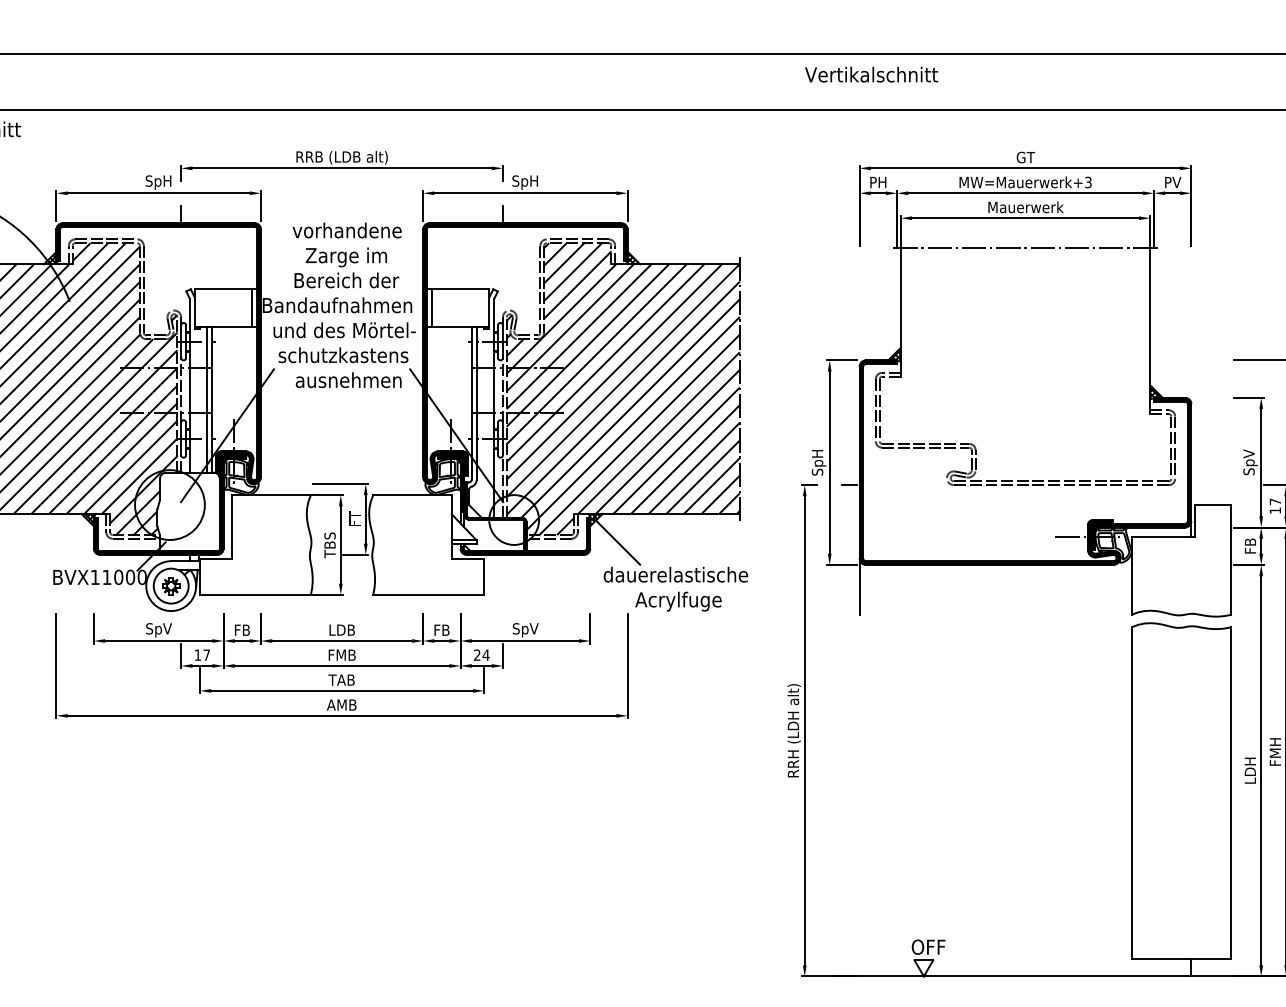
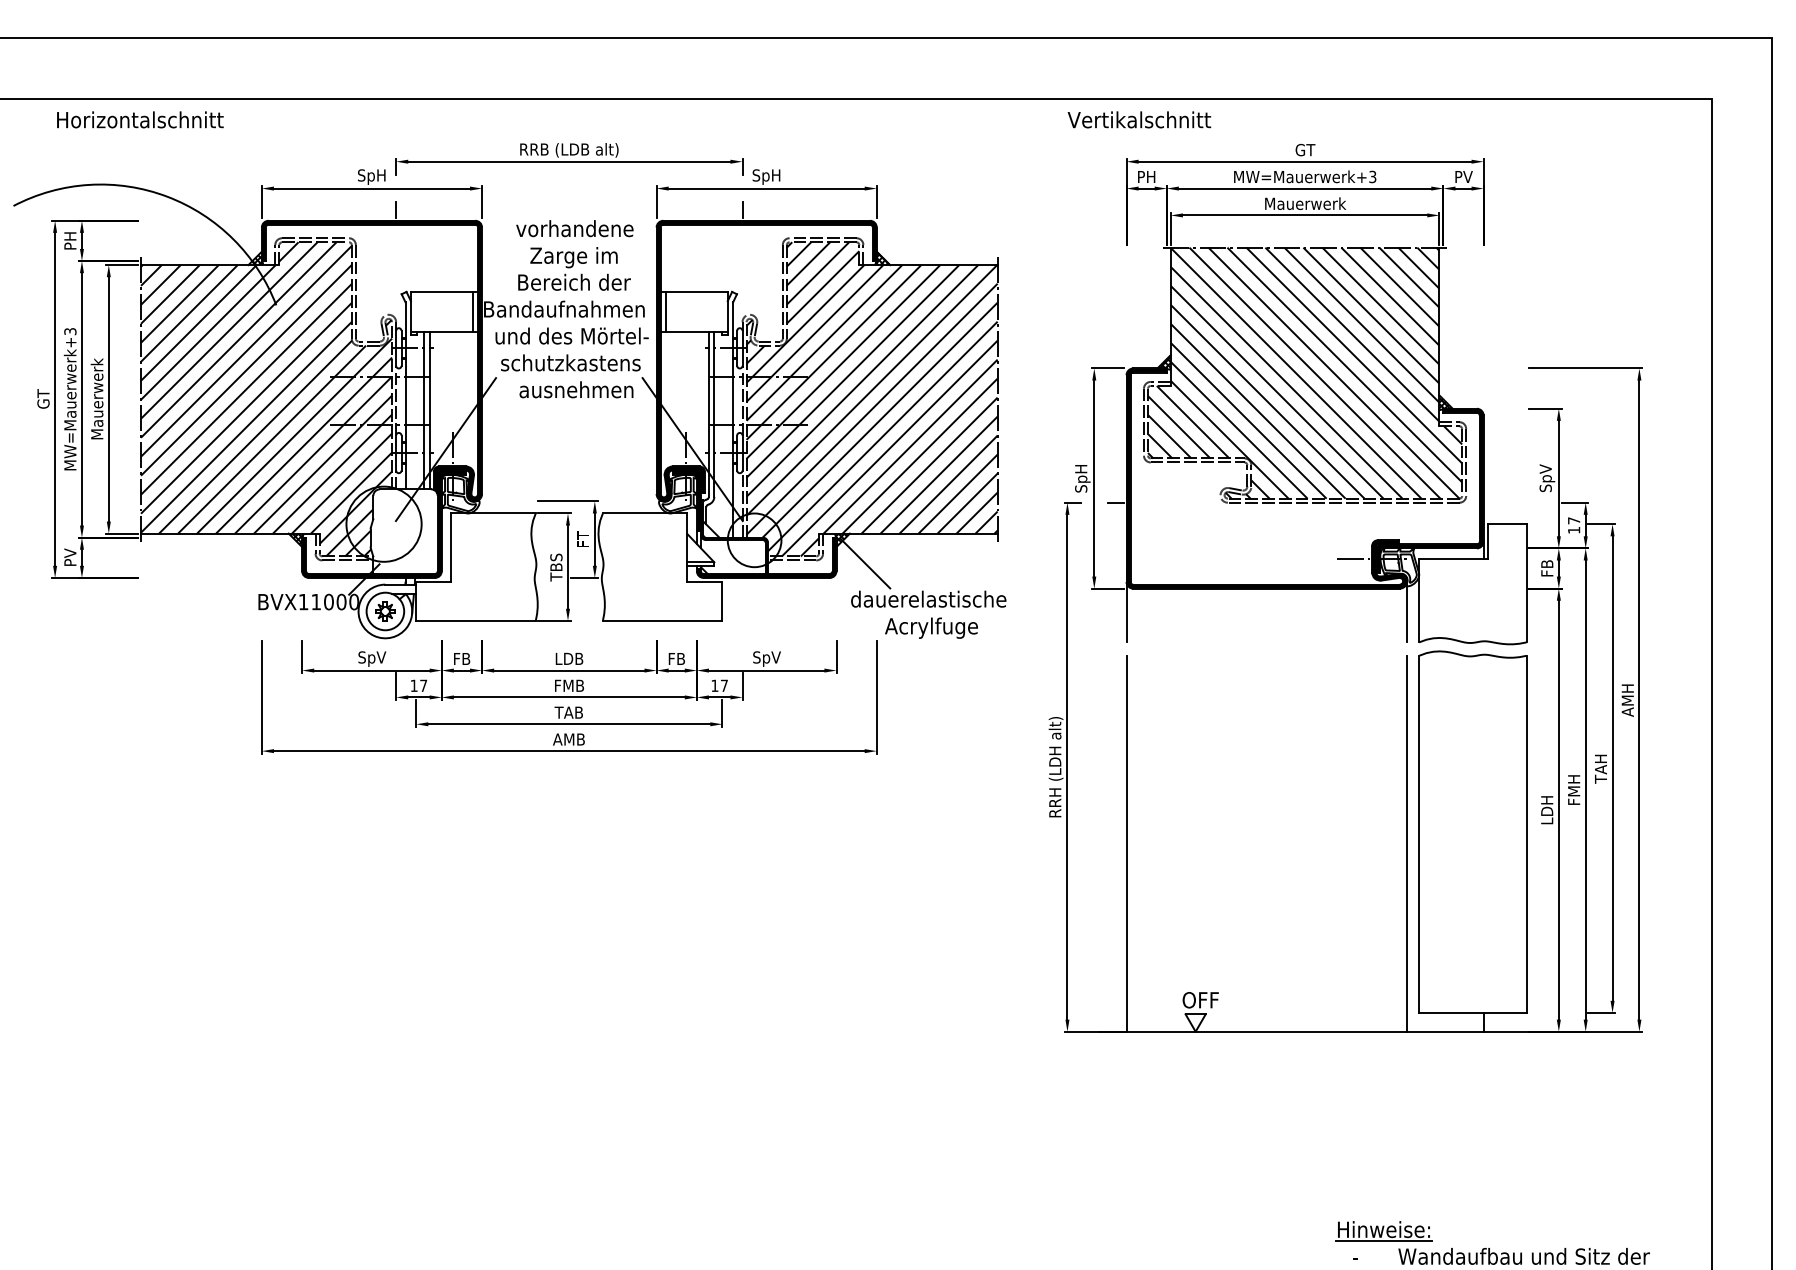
text: (871, 74) -> (1139, 119), moved
hatch: (1025, 364) -> (1305, 372), added
line: (1120, 586) -> (1407, 611), added
text: (481, 654) -> (719, 685), 24 -> 17
line: (859, 801) -> (1126, 843), added
line: (1120, 801) -> (1407, 843), added

